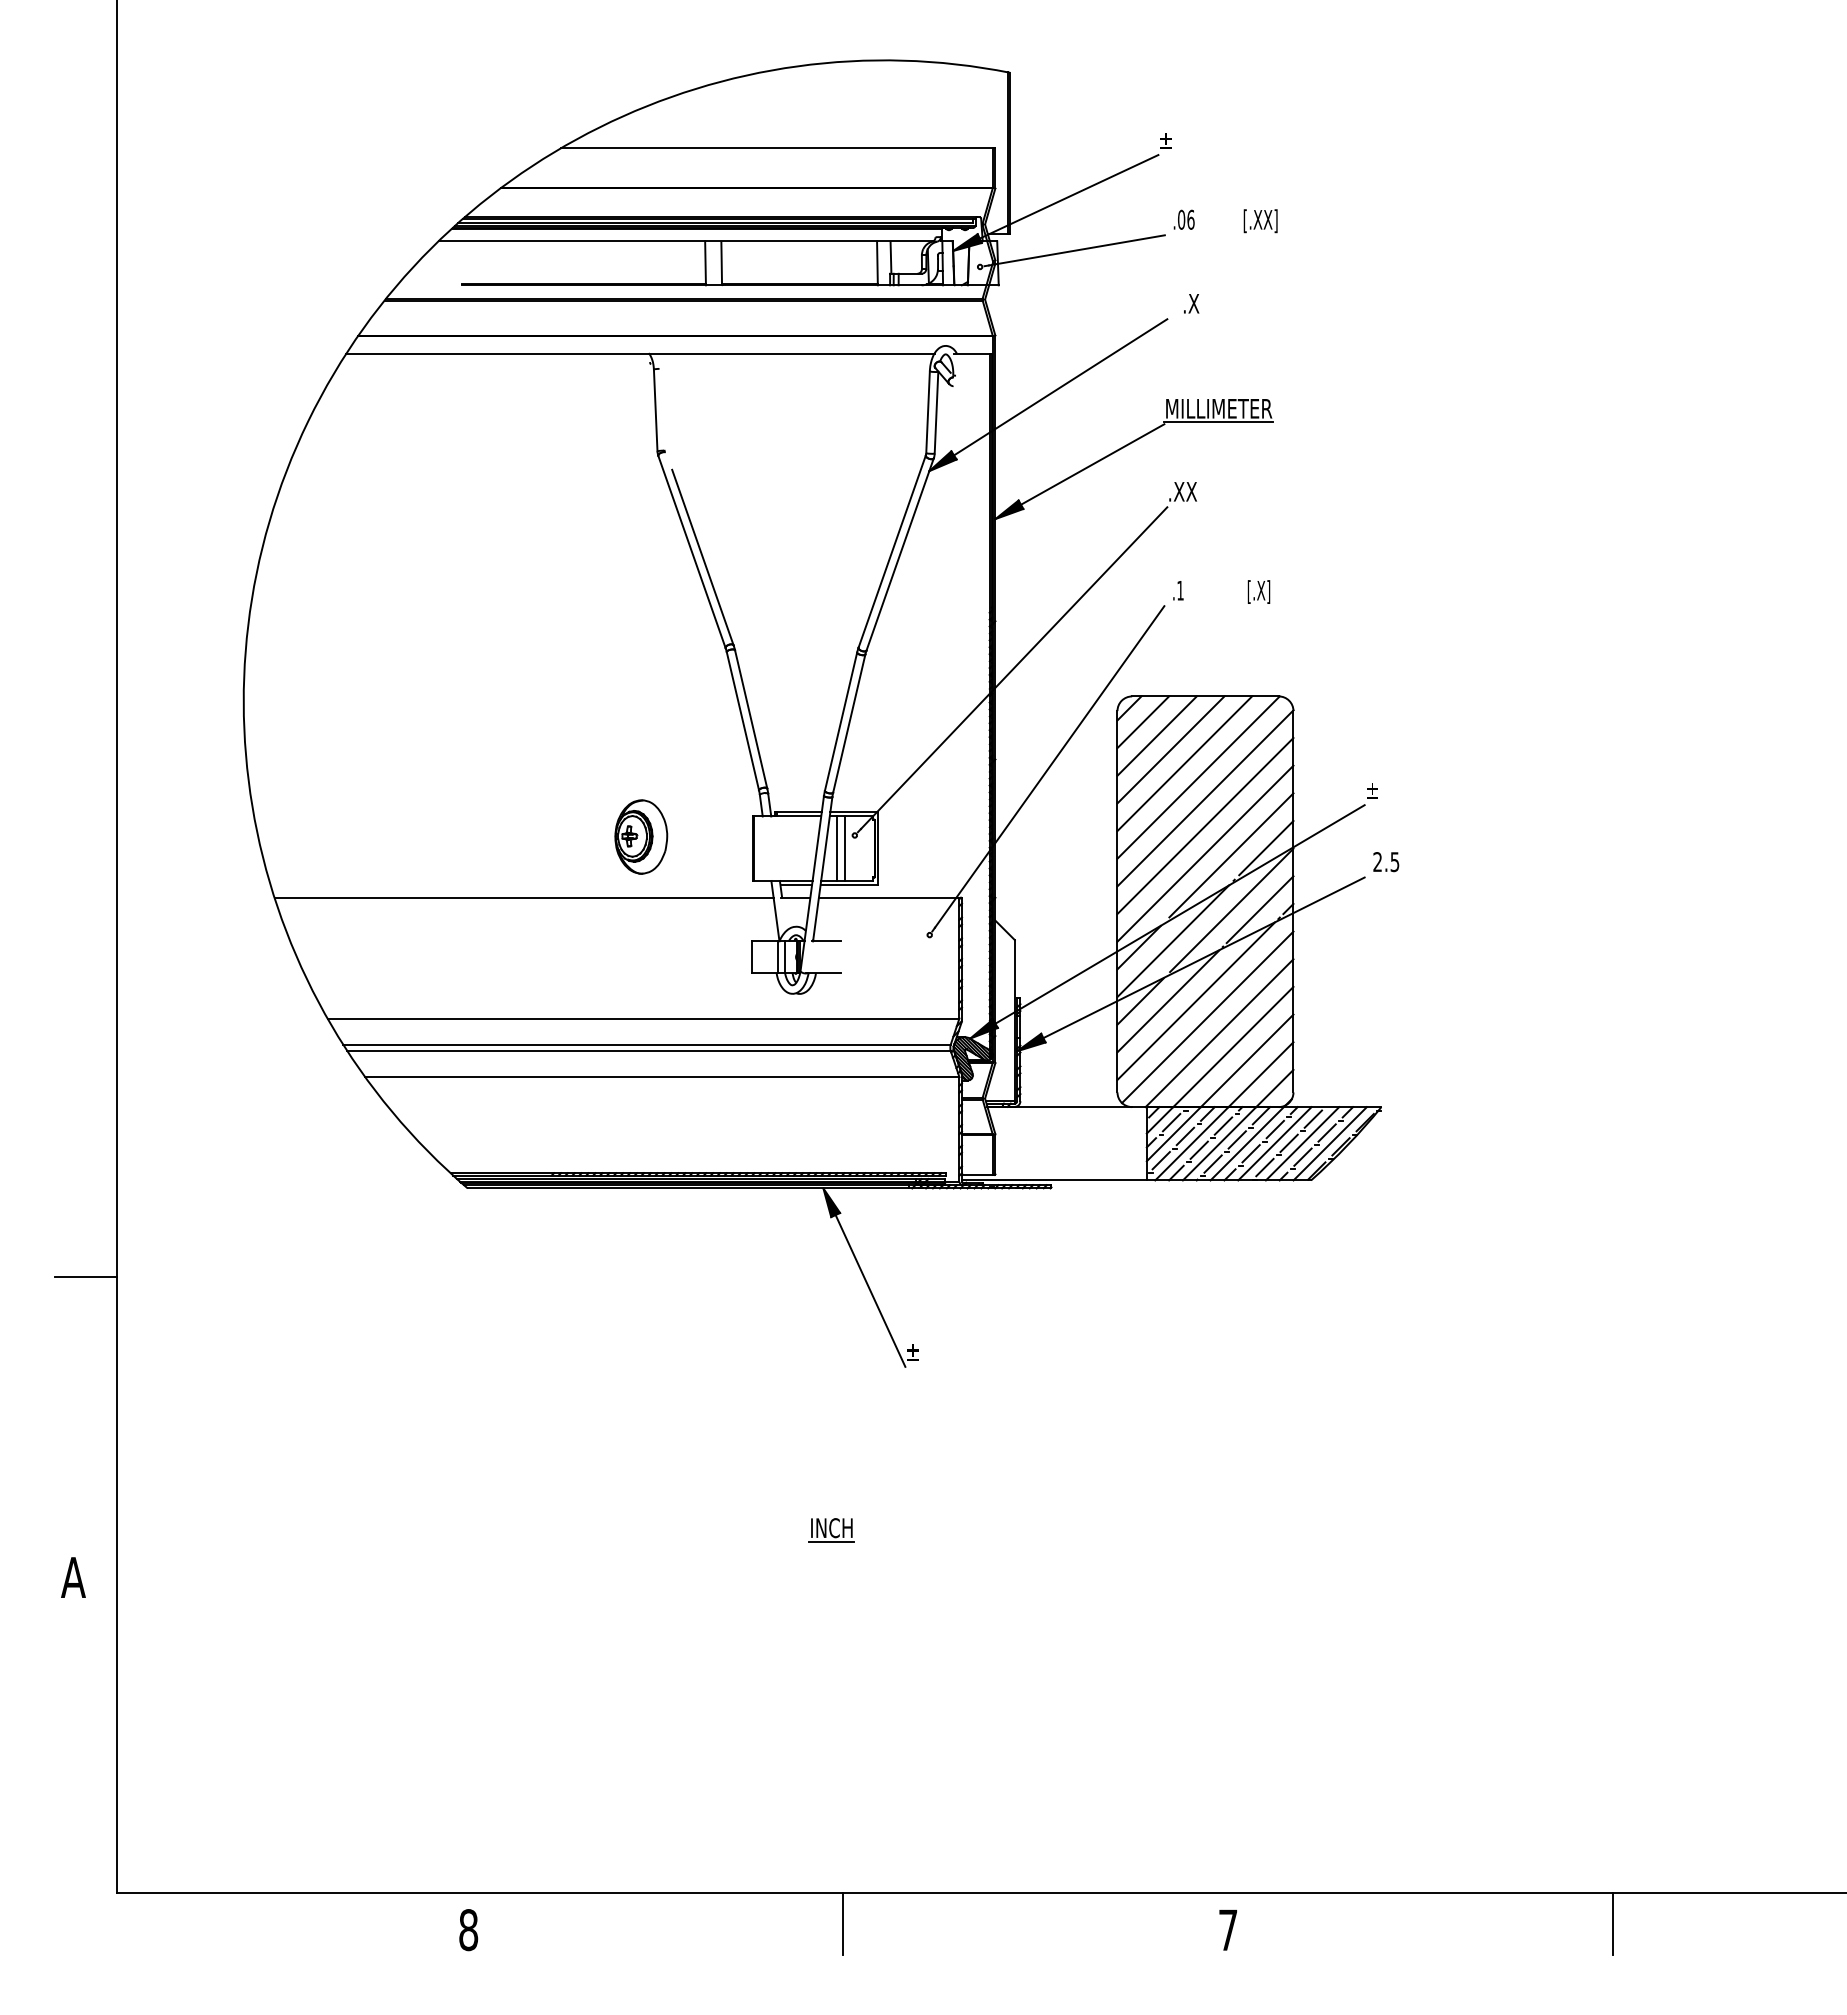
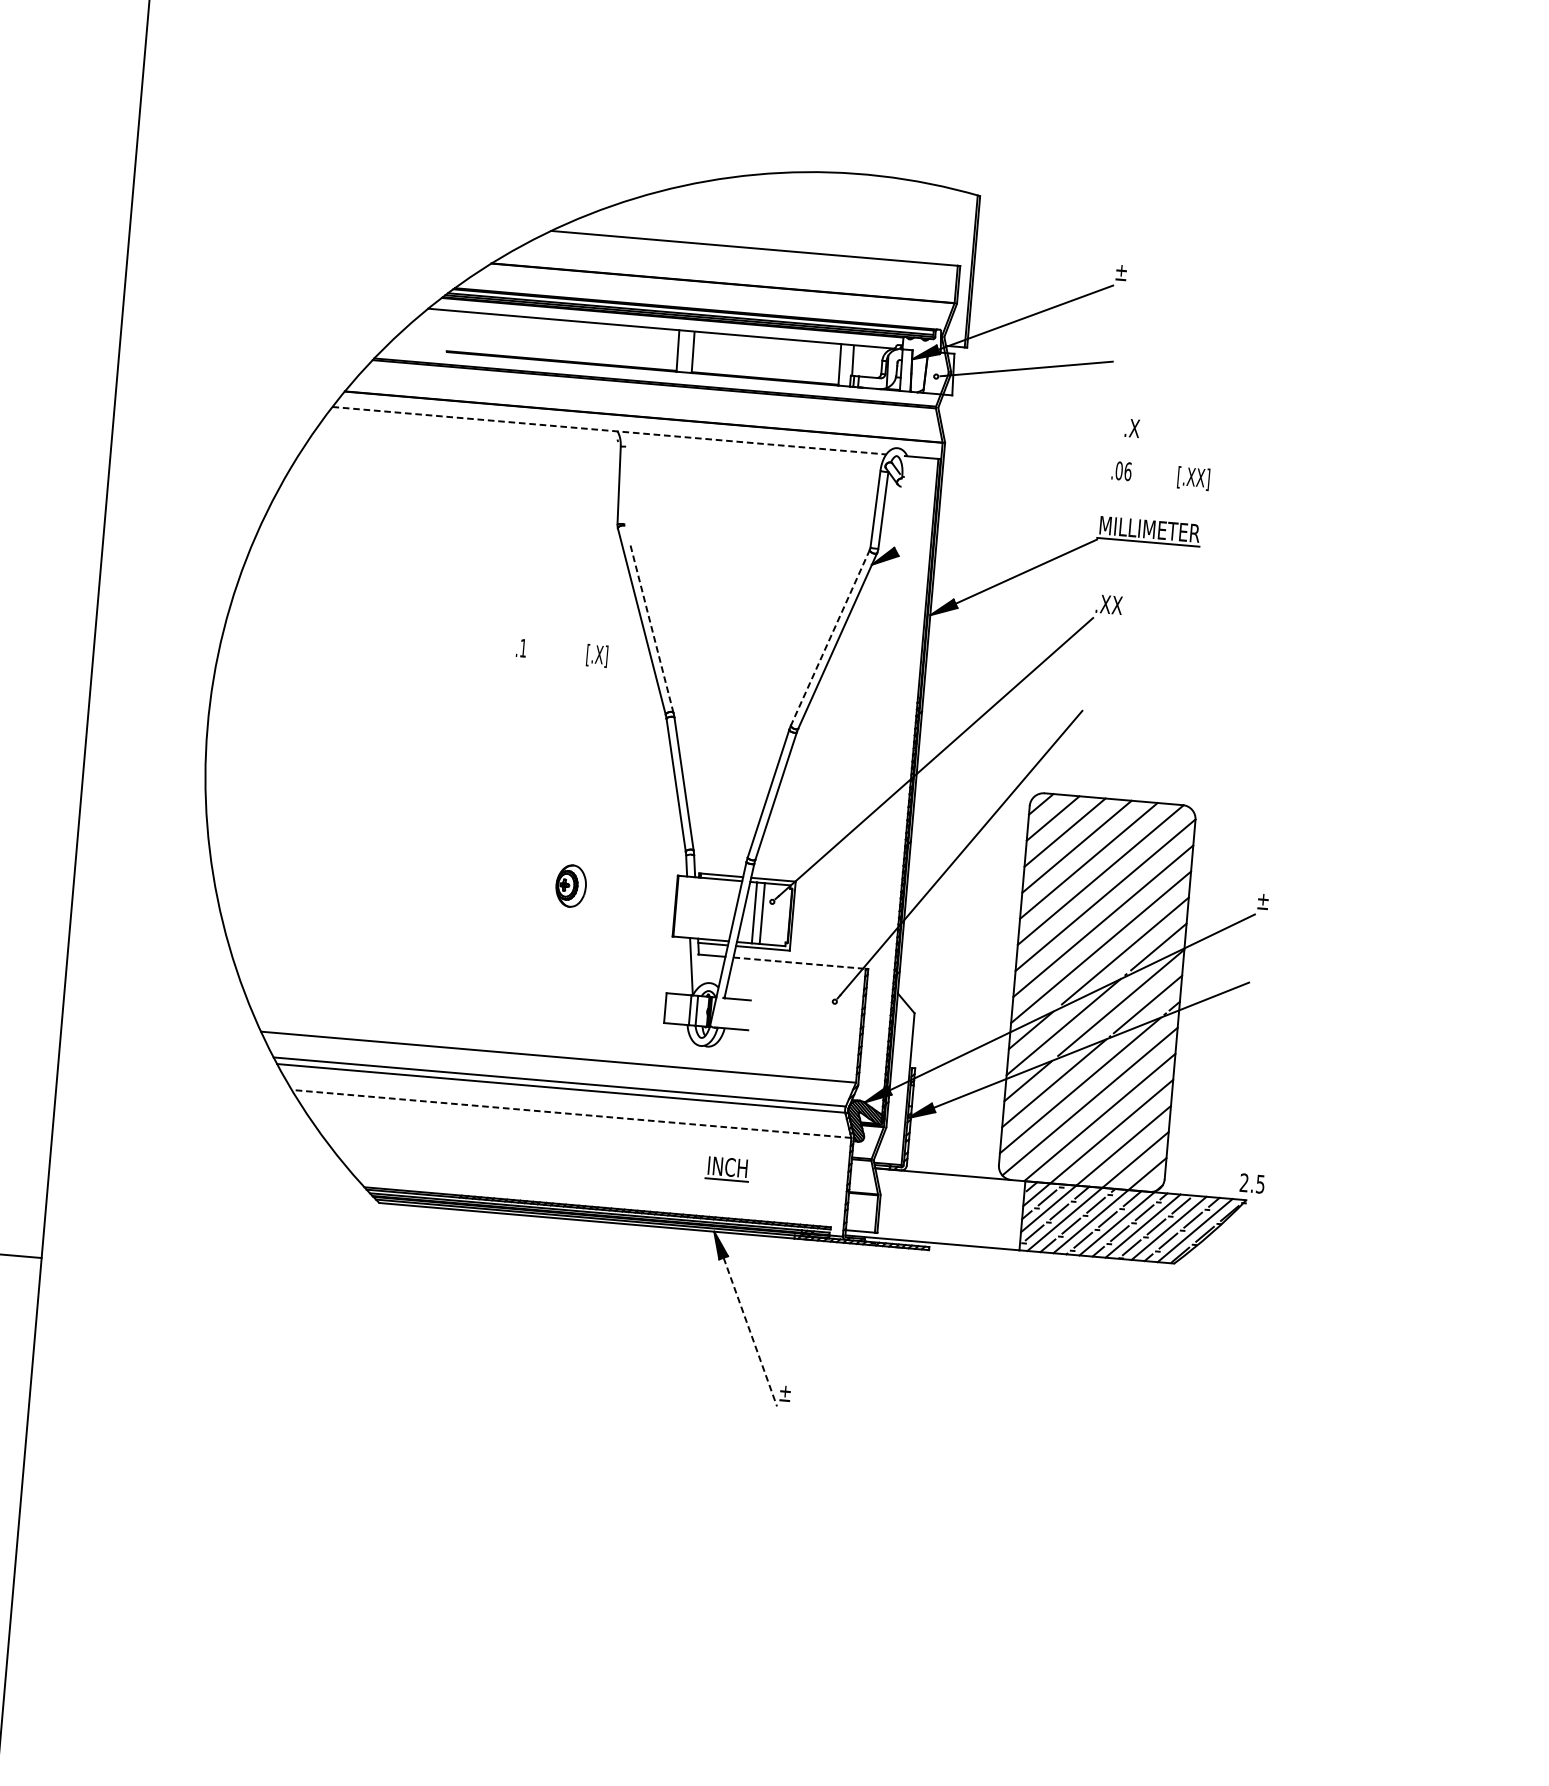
text: (1225, 221) -> (1160, 476), moved
line: (641, 353) -> (610, 430), solid -> dashed
line: (1060, 387) -> (1002, 496), removed
line: (892, 551) -> (830, 637), solid -> dashed
line: (702, 557) -> (651, 627), solid -> dashed
text: (1221, 591) -> (561, 652), moved
part: (641, 836) -> (571, 885), size x0.6
text: (1386, 862) -> (1252, 1184), moved
line: (523, 897) -> (455, 933), removed
line: (889, 897) -> (799, 963), solid -> dashed
line: (661, 1077) -> (570, 1114), solid -> dashed
line: (870, 1290) -> (750, 1331), solid -> dashed
part: (831, 1530) -> (727, 1169), moved

